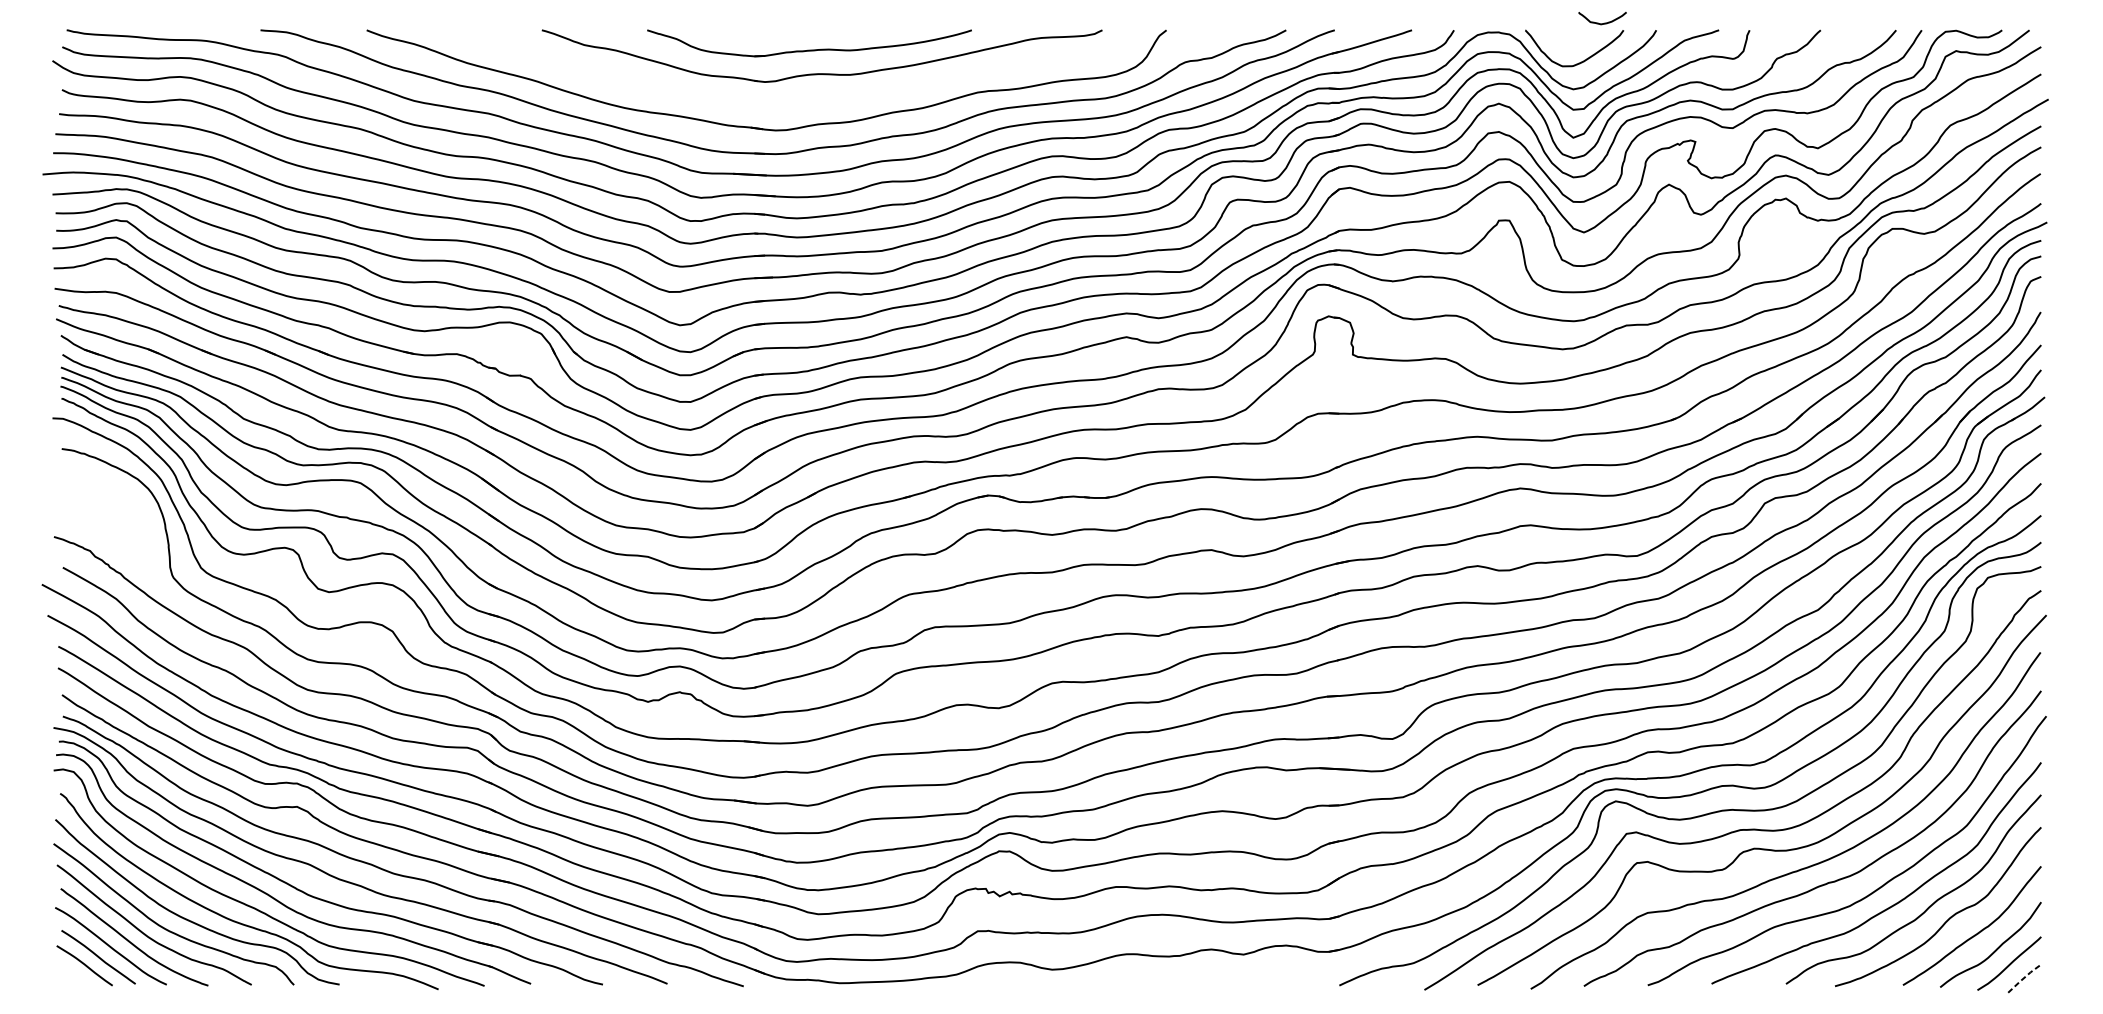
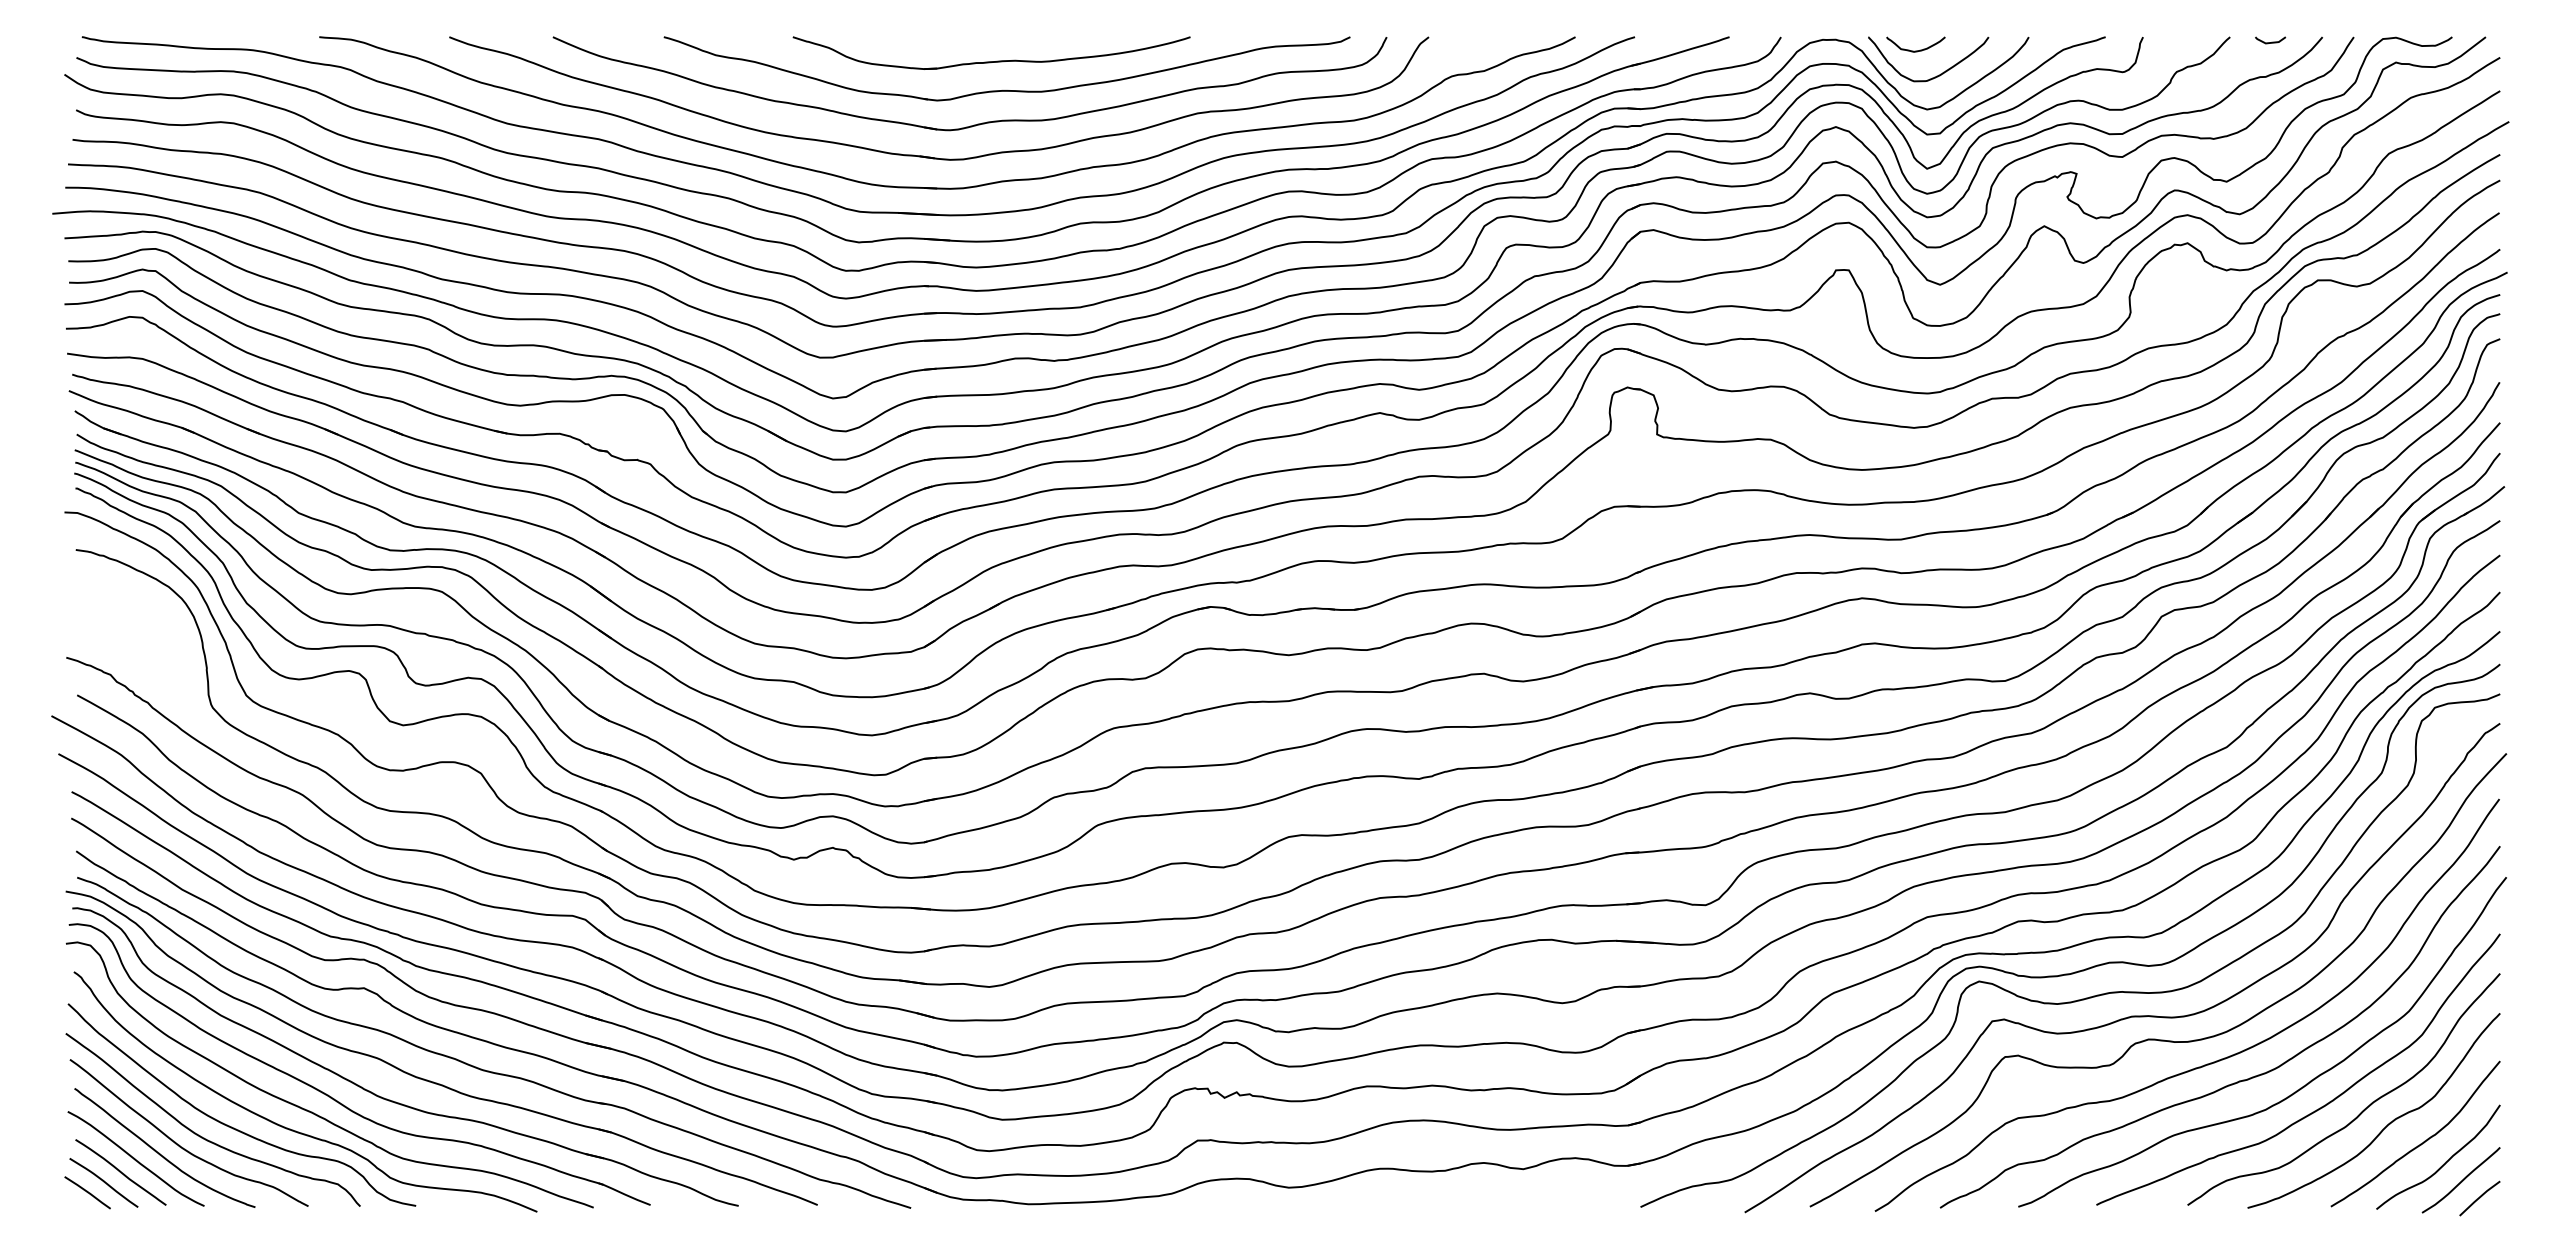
curve: (1602, 23) -> (1915, 50), moved
line: (1854, 33) -> (2271, 41), added
part: (797, 100) -> (977, 123), added
line: (71, 973) -> (87, 1192), added
line: (2024, 977) -> (2479, 1197), dashed -> solid

